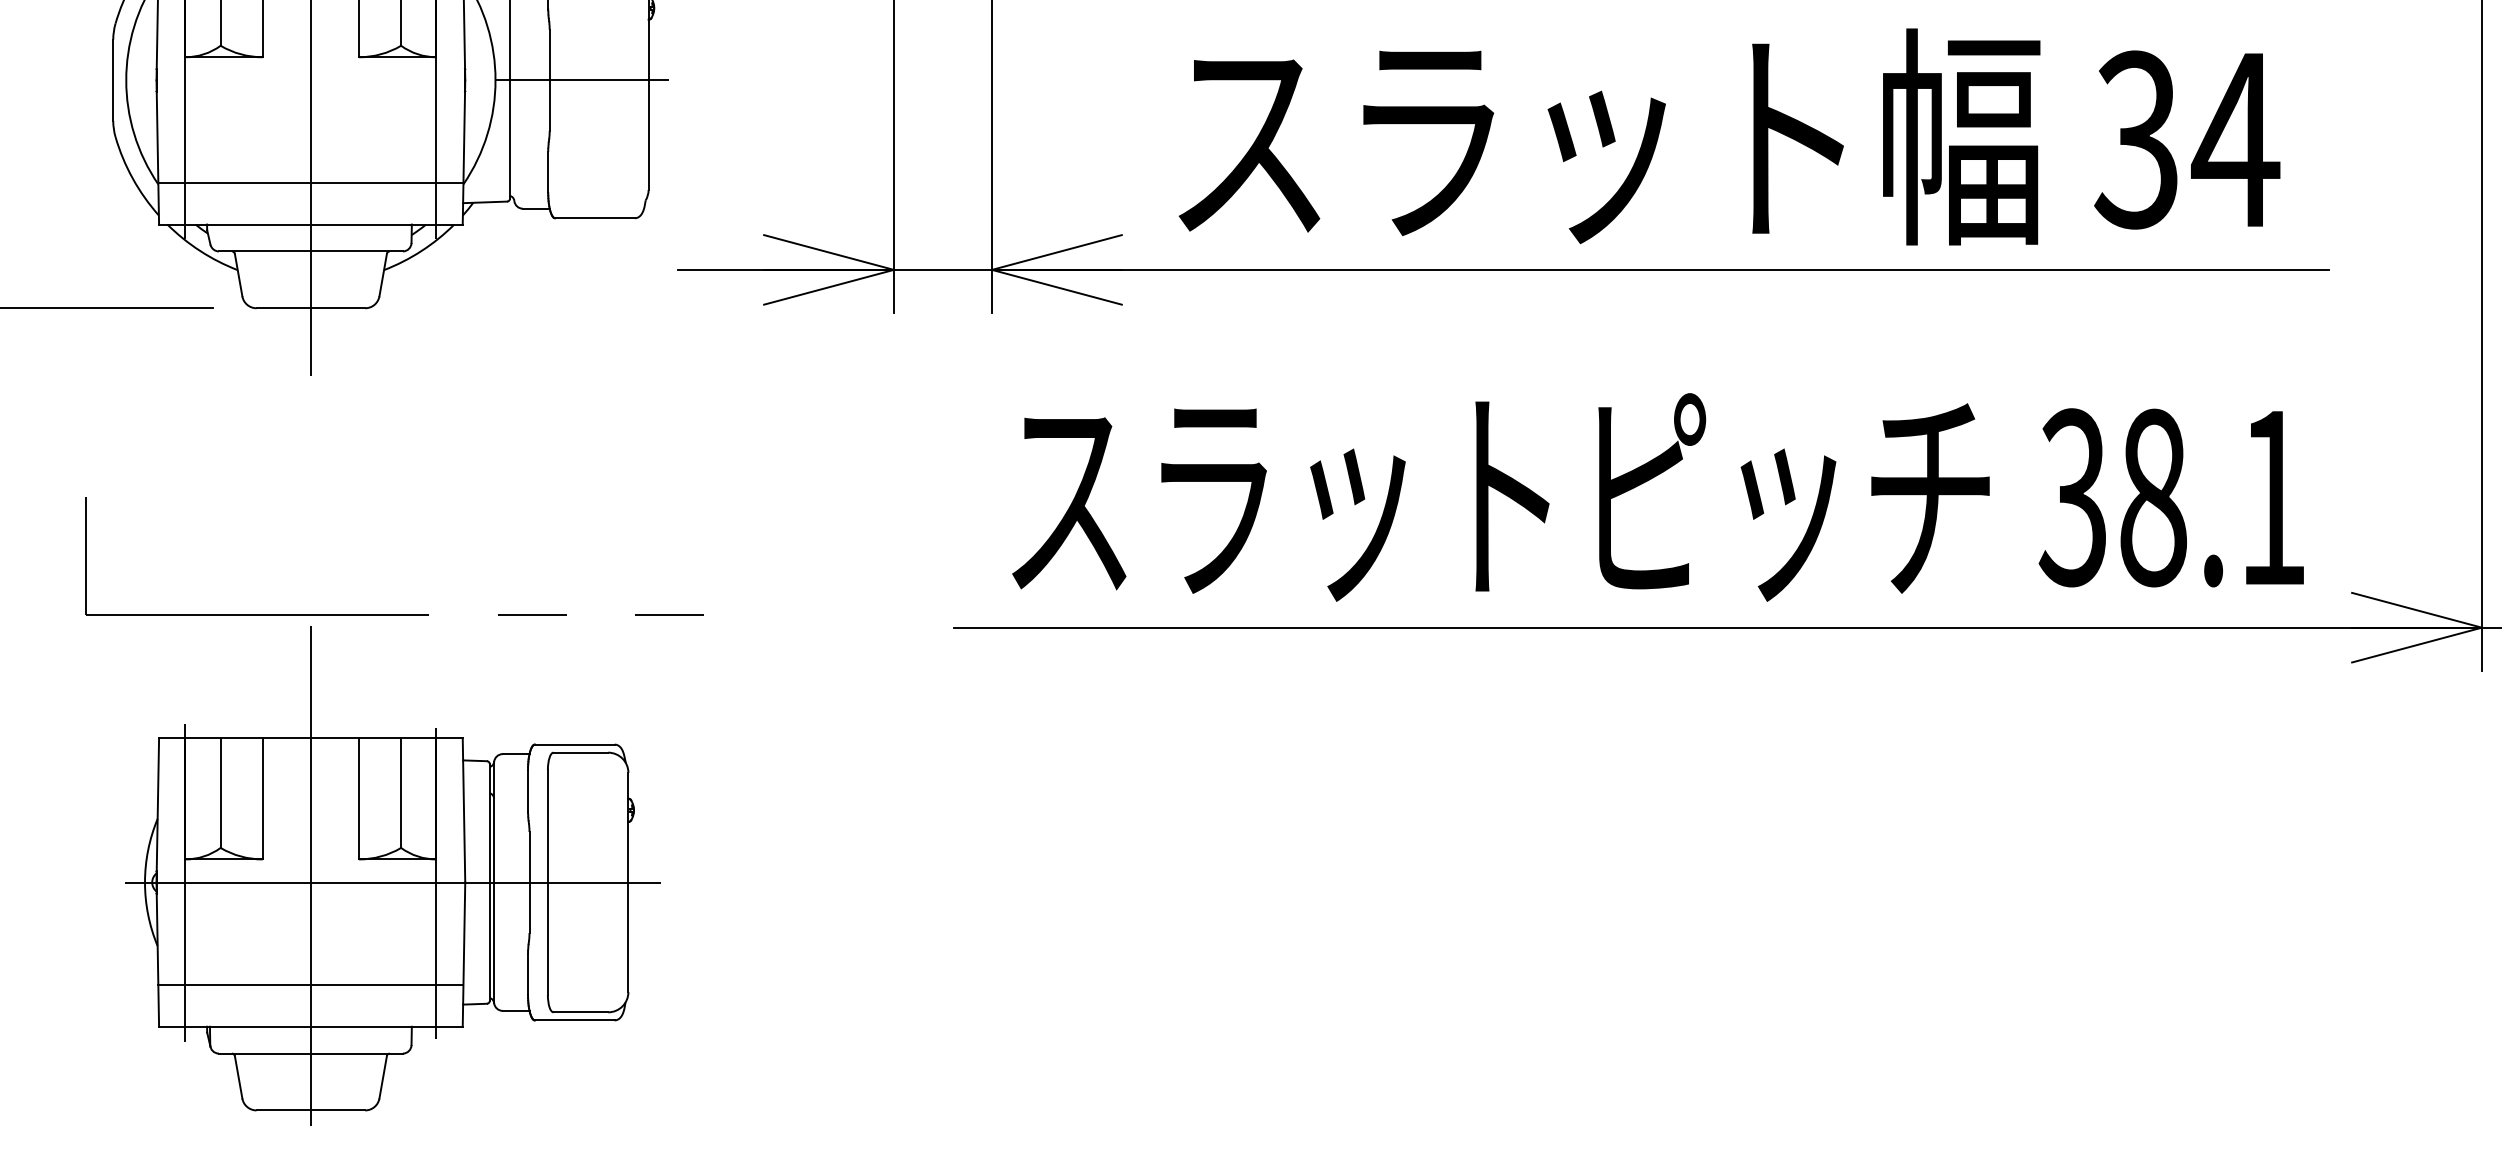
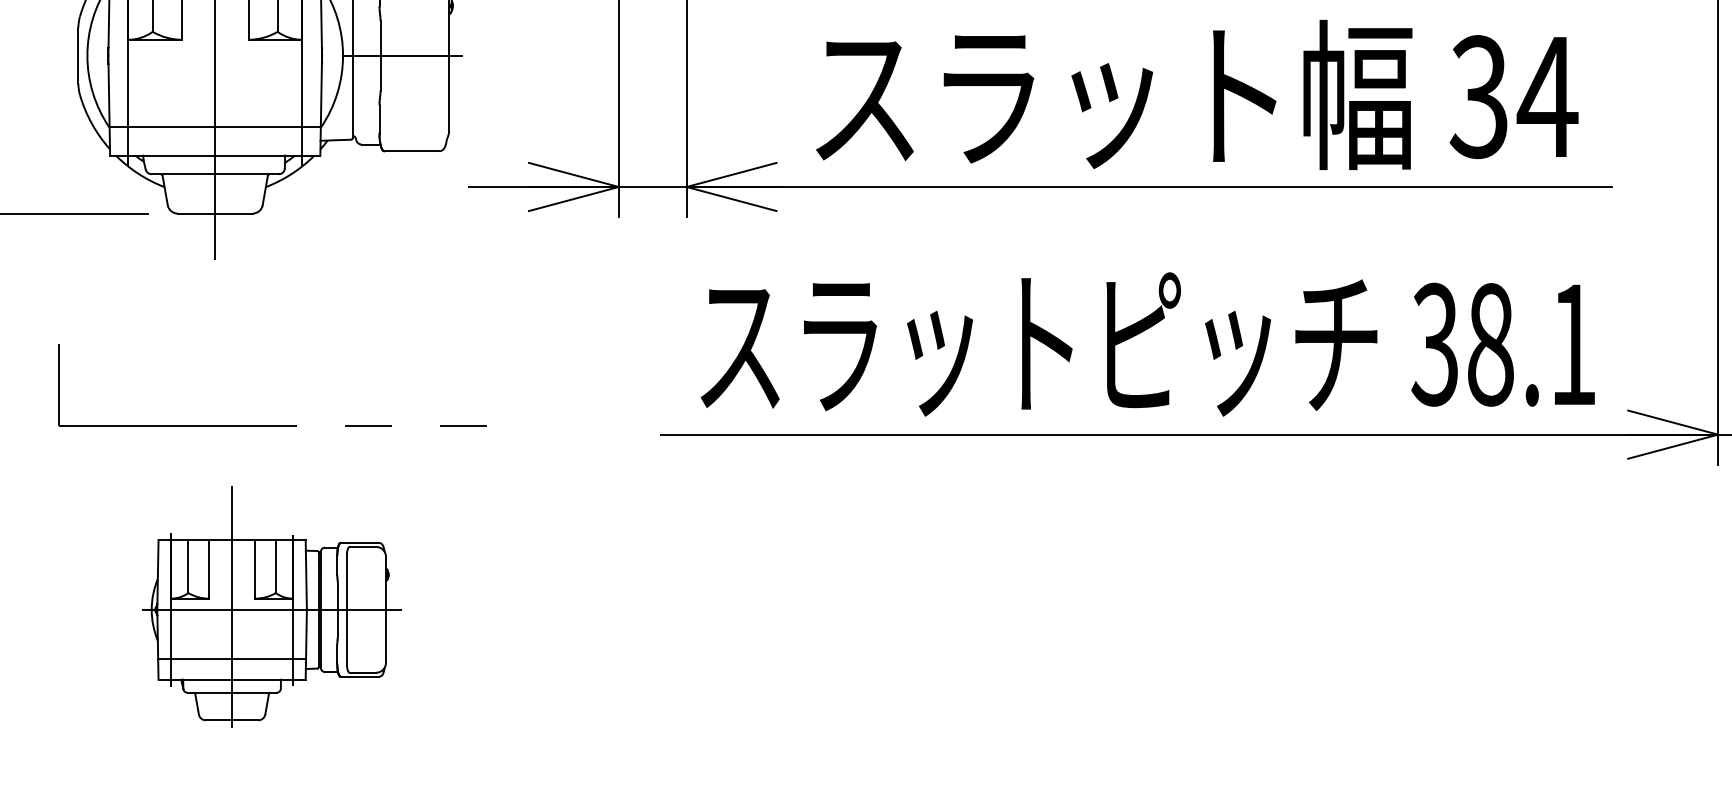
part: (392, 875) -> (271, 606), size x0.7

